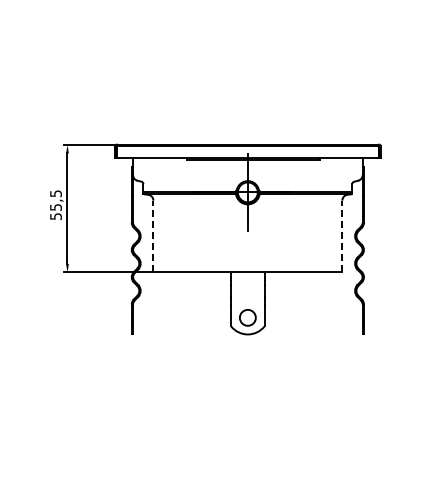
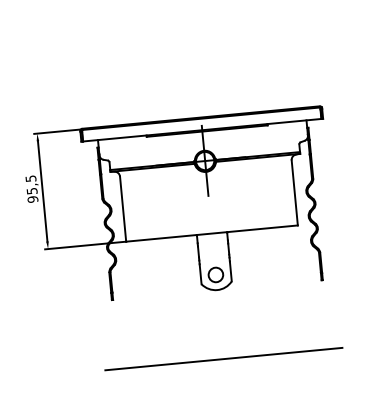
text: (55, 216) -> (32, 199), 55,5 -> 95,5
line: (153, 236) -> (123, 209), dashed -> solid
line: (342, 236) -> (294, 192), dashed -> solid
line: (247, 410) -> (223, 359), added

